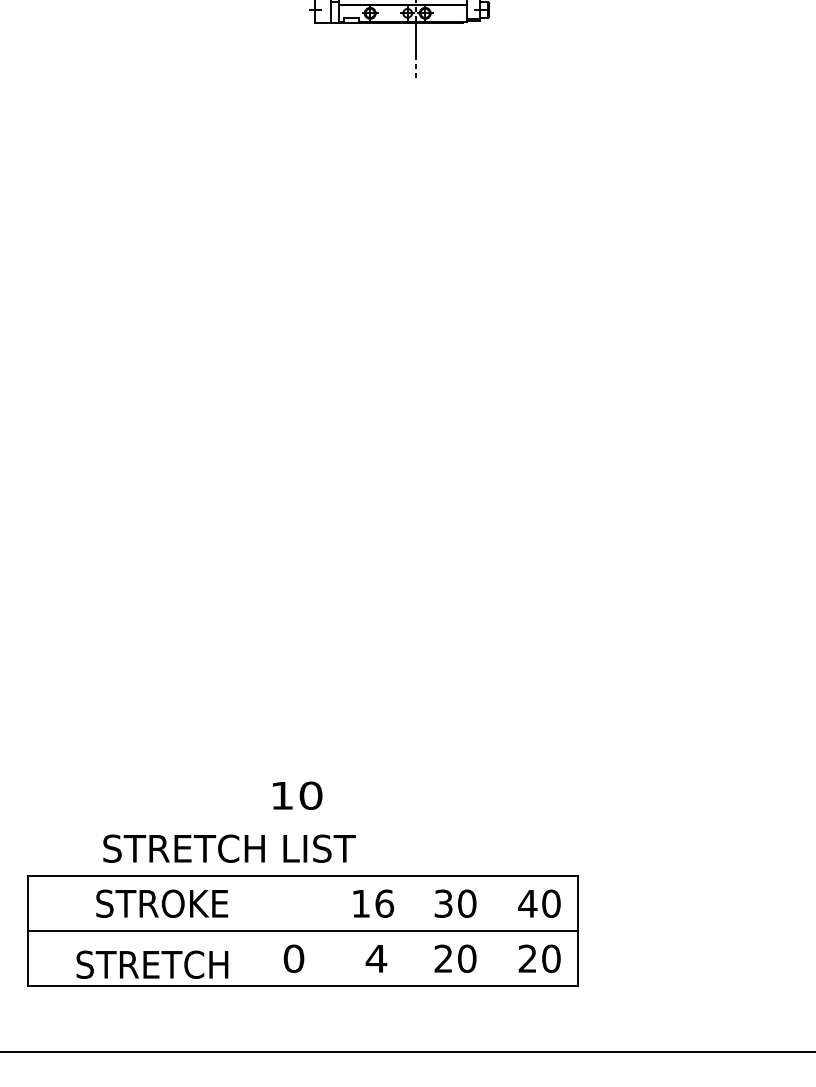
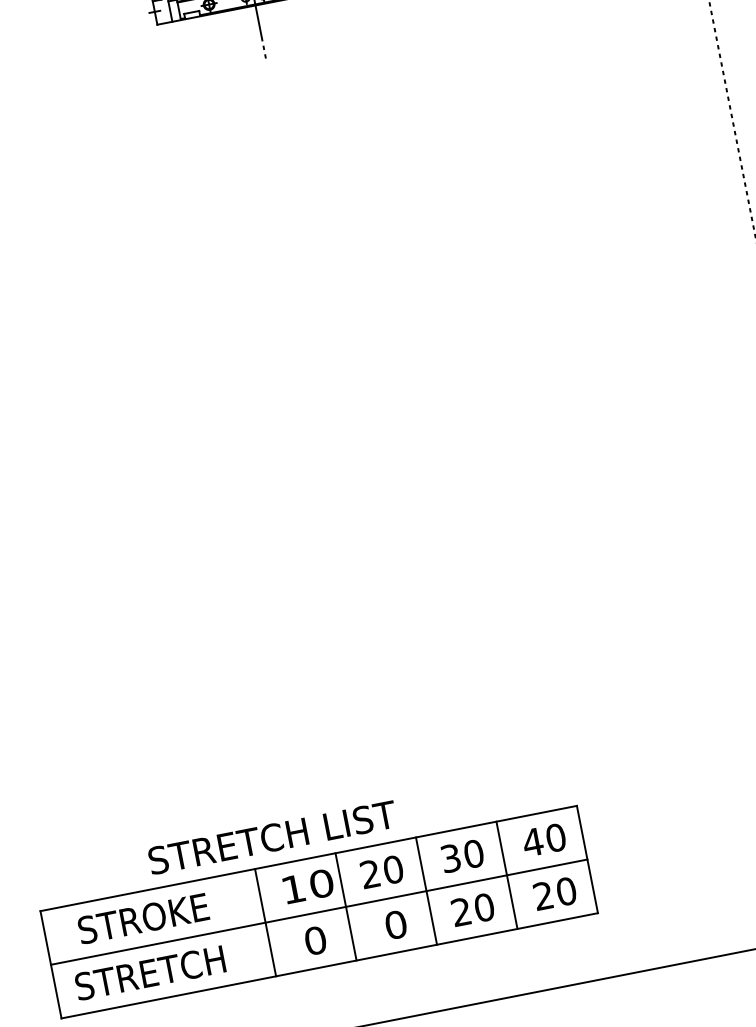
text: (297, 795) -> (308, 886), moved
text: (229, 848) -> (272, 837), moved
text: (162, 903) -> (143, 918), moved
text: (373, 903) -> (382, 871), 16 -> 20
line: (248, 931) -> (266, 922), added
line: (330, 931) -> (345, 907), added
line: (413, 931) -> (426, 891), added
line: (495, 931) -> (506, 875), added
text: (376, 958) -> (395, 924), 4 -> 0
text: (152, 964) -> (150, 972), moved

